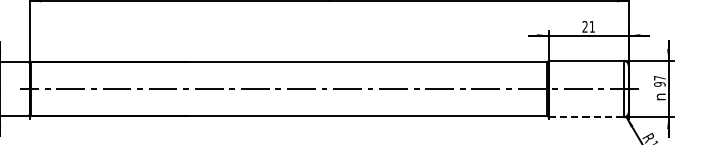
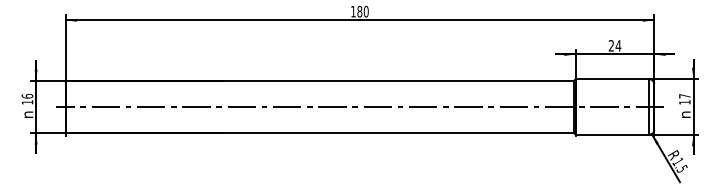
text: (592, 26) -> (618, 45), 21 -> 24
text: (659, 84) -> (684, 102), 97 -> 17
line: (586, 117) -> (612, 134), dashed -> solid

